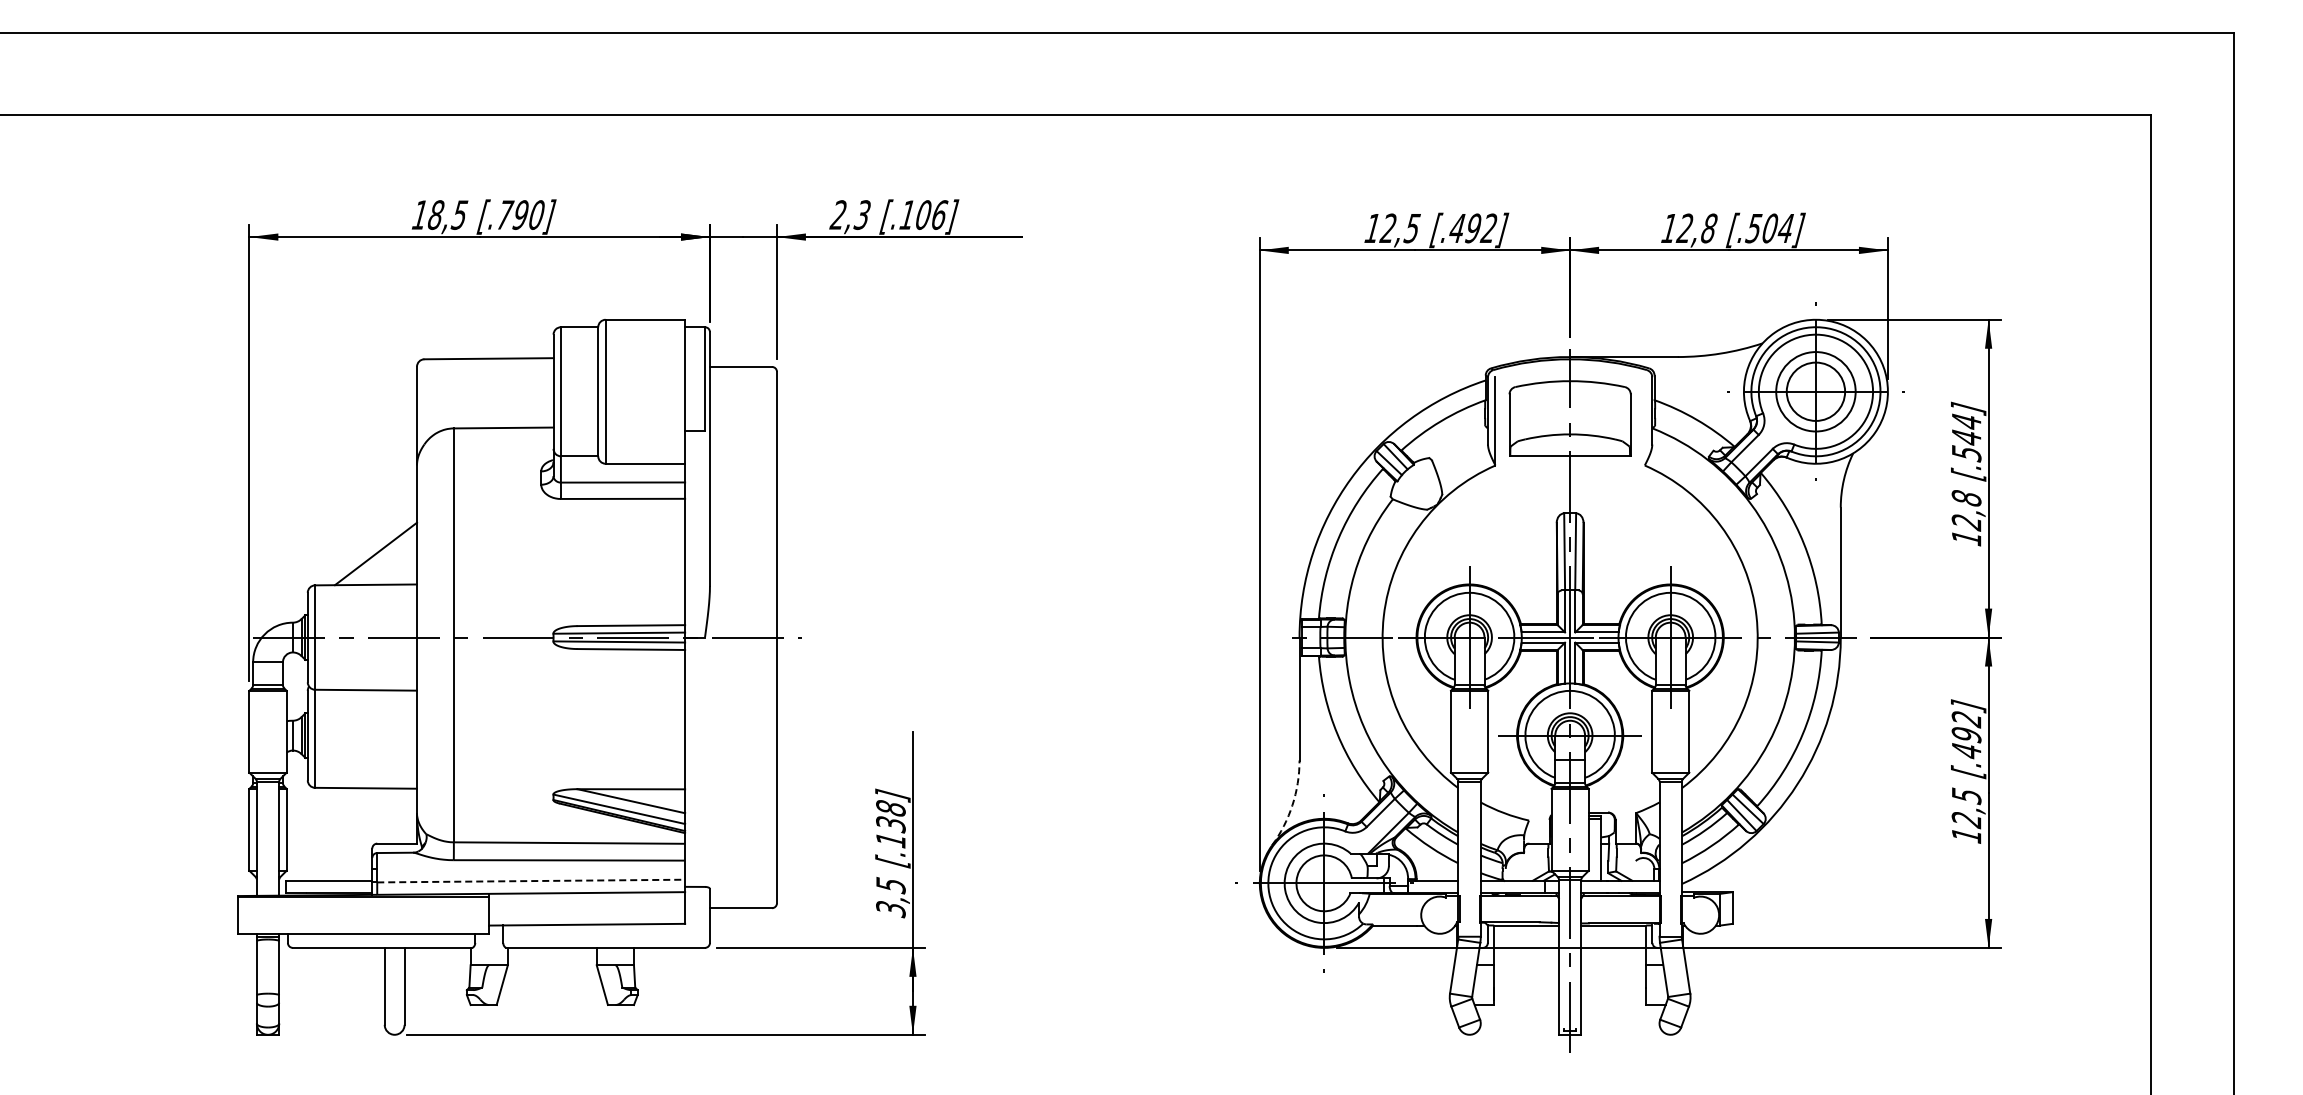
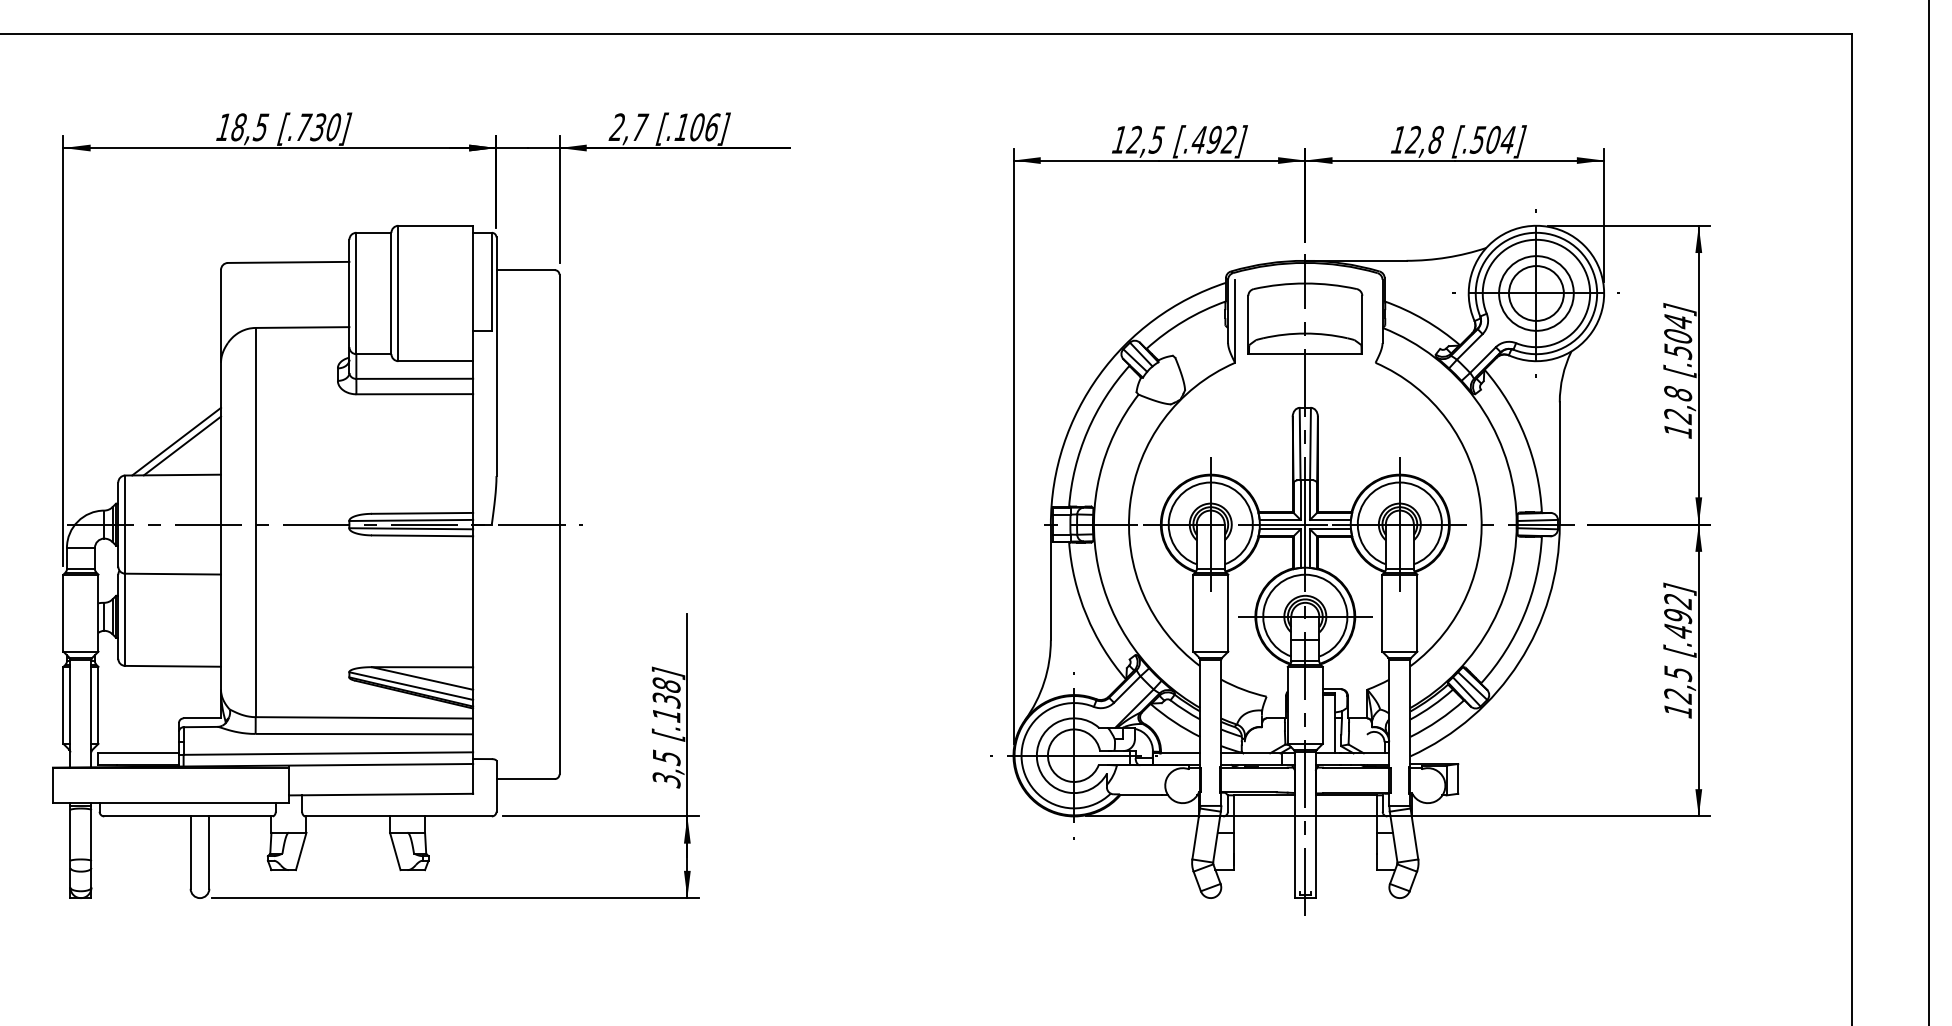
text: (519, 214) -> (317, 126), [.790] -> [.730]
text: (862, 214) -> (639, 126), 2,3 -> 2,7
text: (1966, 437) -> (1678, 336), [.544] -> [.504]
line: (369, 549) -> (176, 441), added
arc: (1292, 805) -> (1044, 682), dashed -> solid
line: (531, 881) -> (328, 753), dashed -> solid

